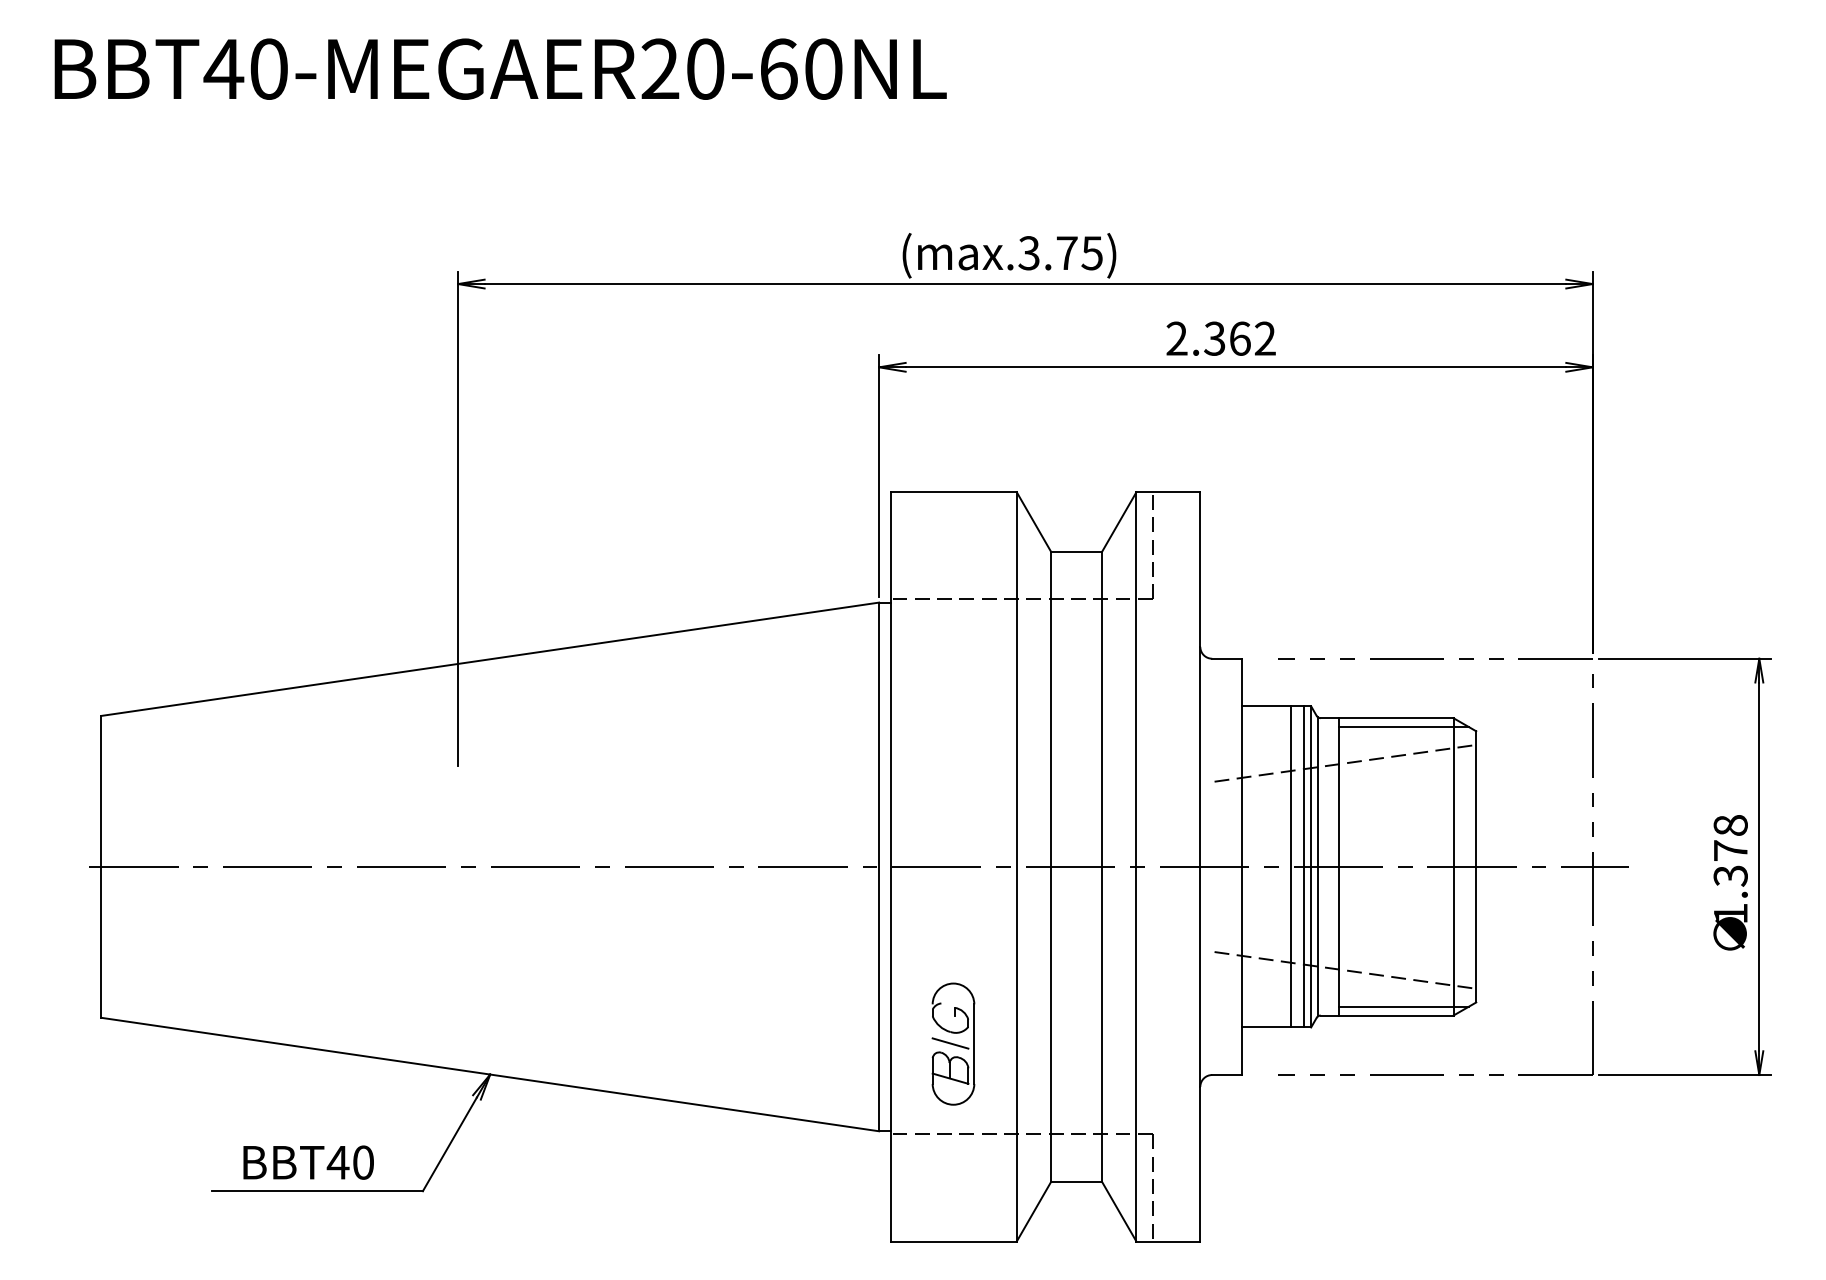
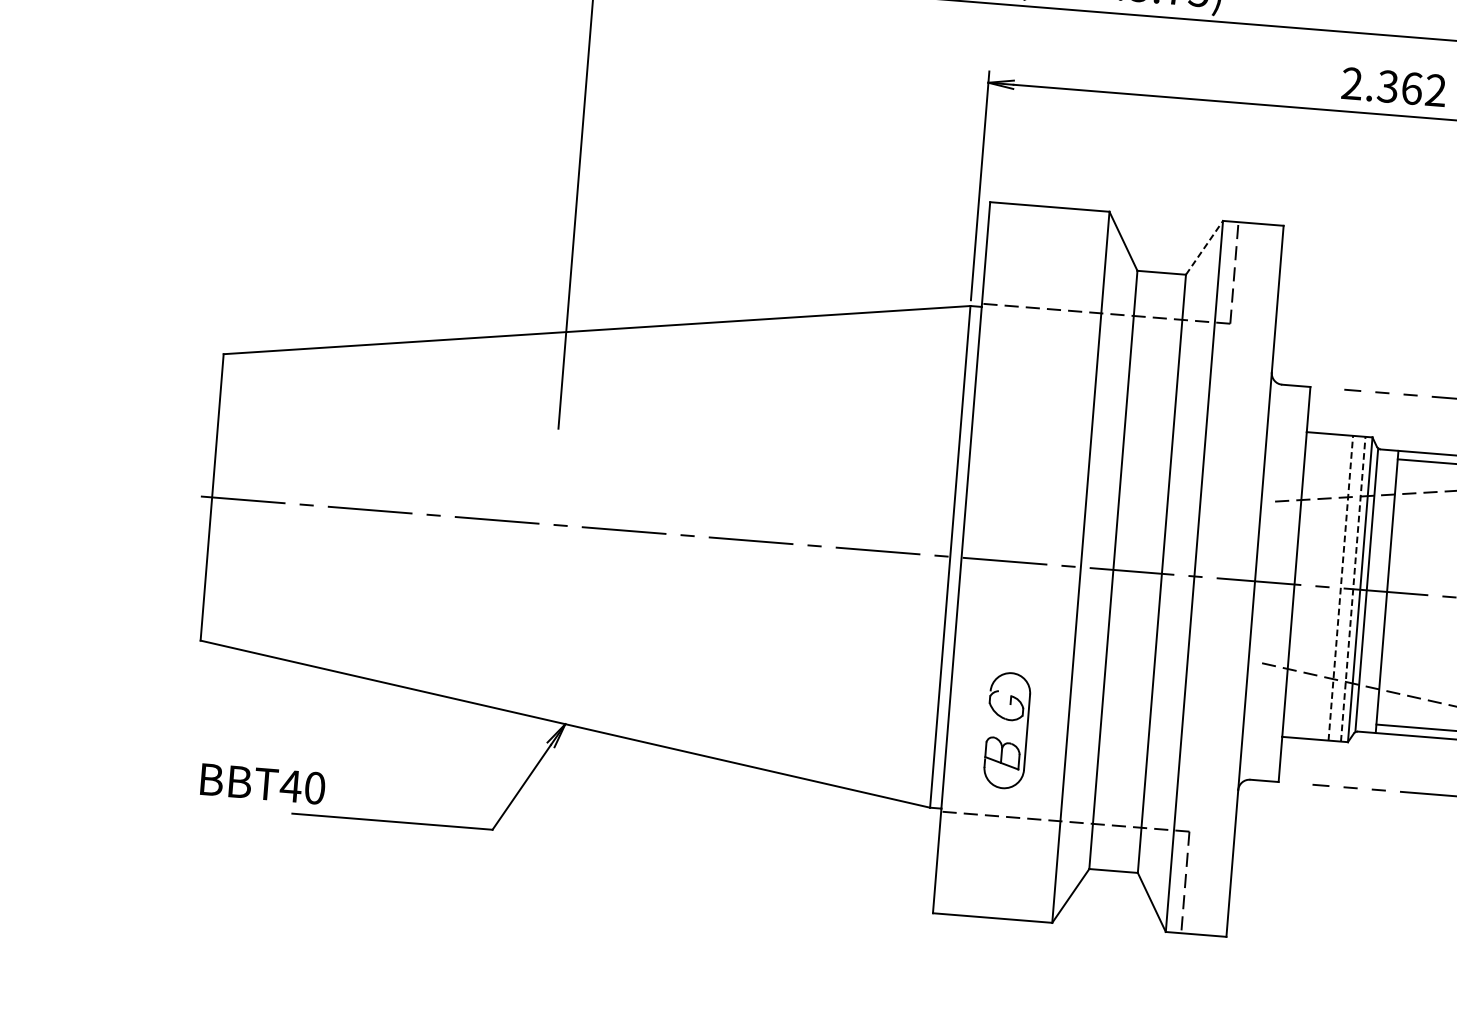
text: (1220, 338) -> (1393, 86), moved
line: (1119, 521) -> (1204, 247), solid -> dashed
line: (1290, 866) -> (1340, 587), solid -> dashed
line: (1303, 866) -> (1352, 588), solid -> dashed
line: (950, 1043) -> (1004, 729), removed
text: (308, 1162) -> (262, 783), moved

